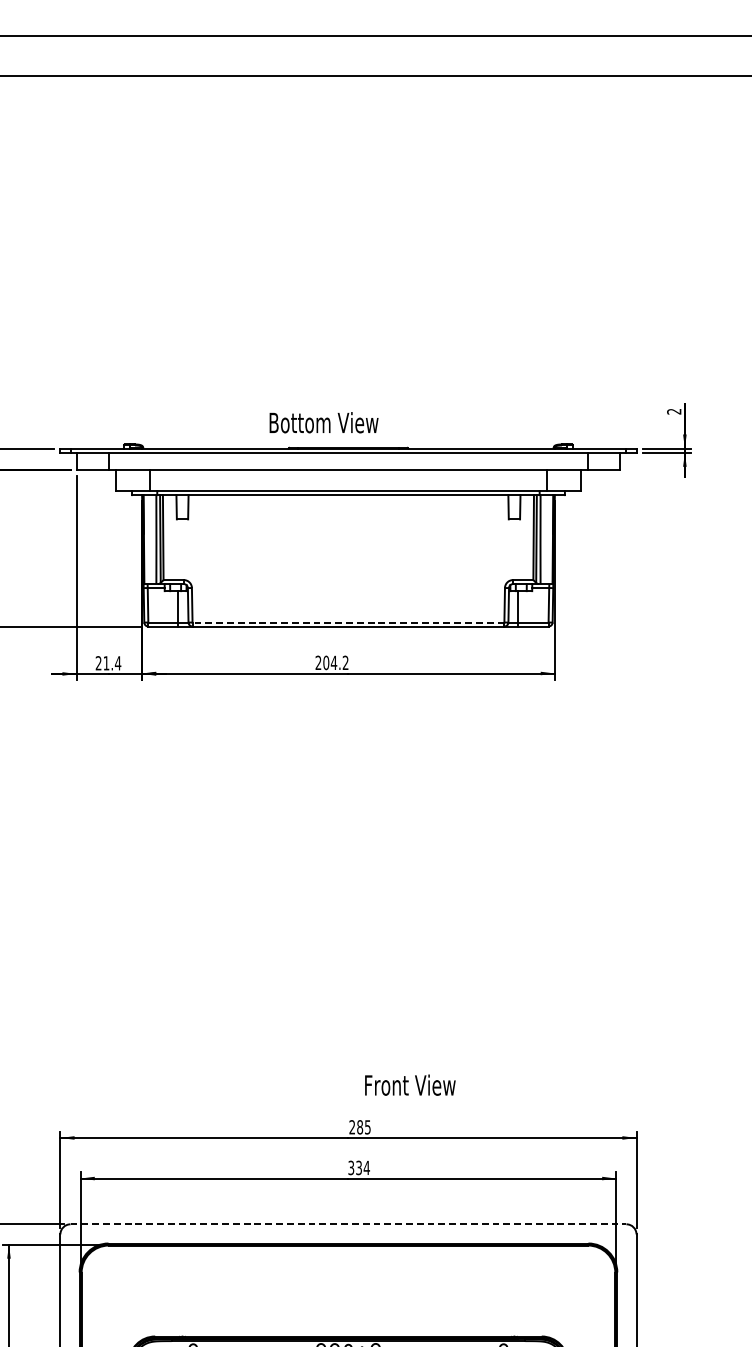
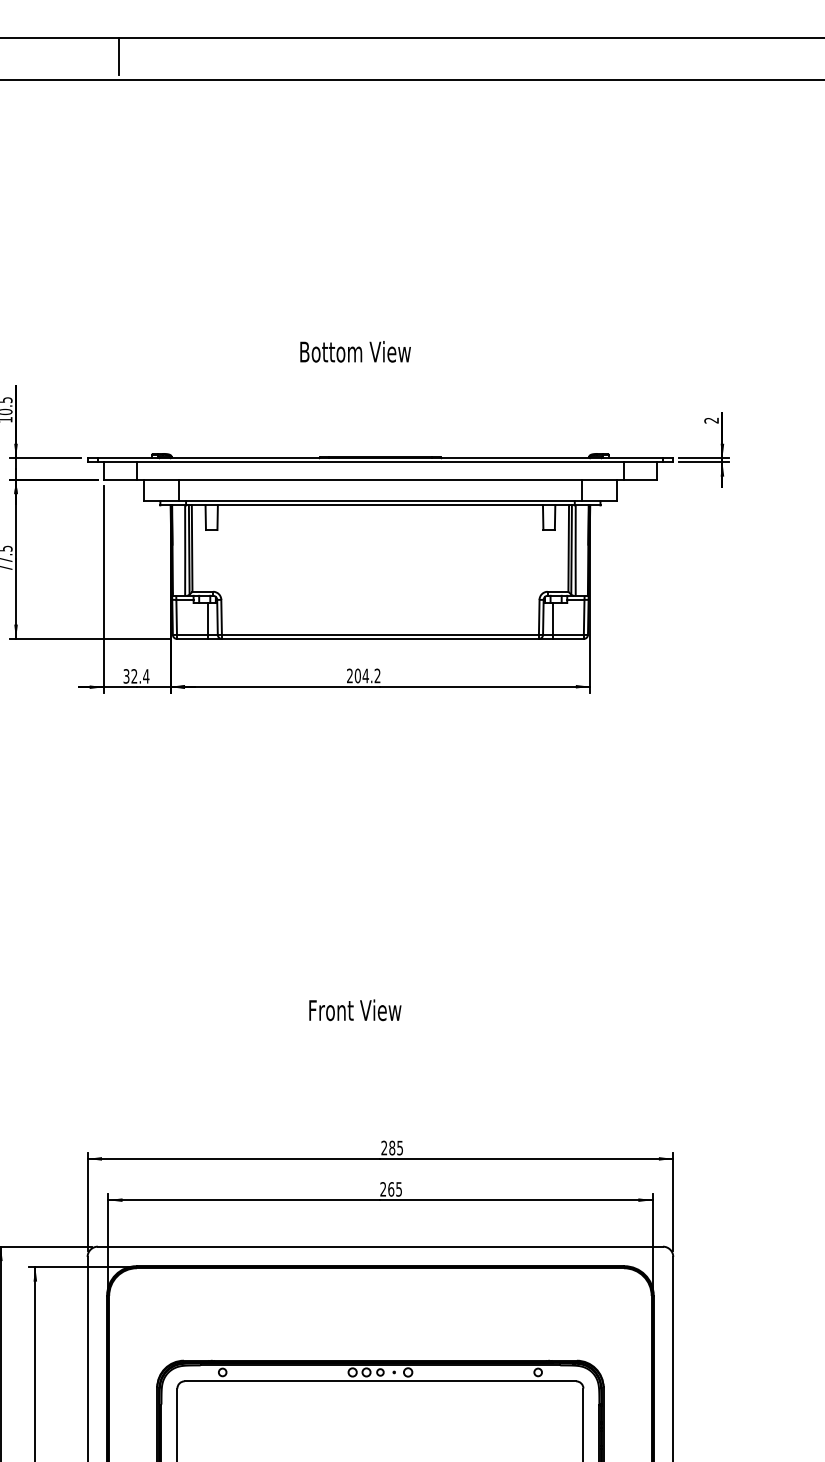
line: (91, 53) -> (119, 56), added
text: (323, 422) -> (355, 351), moved
line: (348, 622) -> (380, 634), dashed -> solid
text: (102, 663) -> (130, 676), 21.4 -> 32.4
text: (410, 1085) -> (355, 1010), moved
text: (359, 1168) -> (391, 1189), 334 -> 265
line: (348, 1224) -> (380, 1246), dashed -> solid

